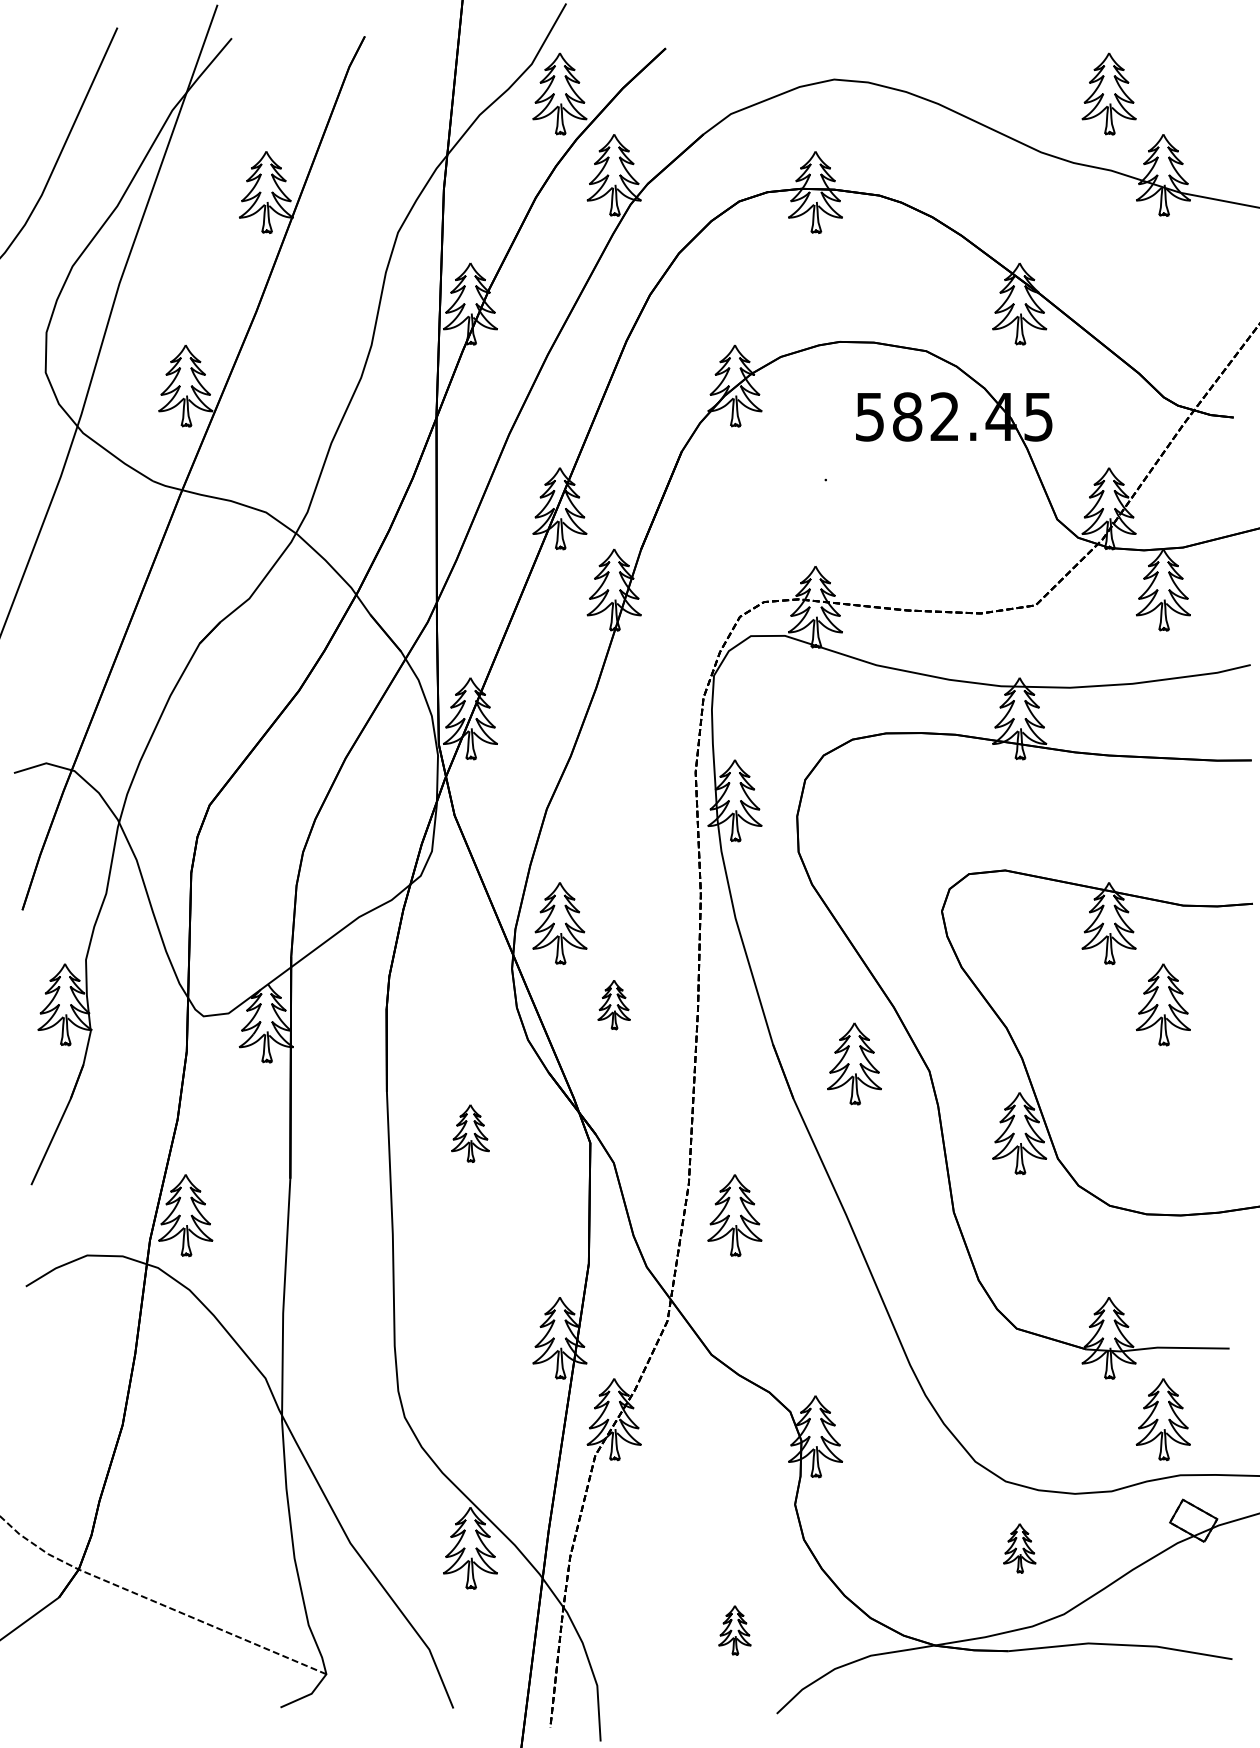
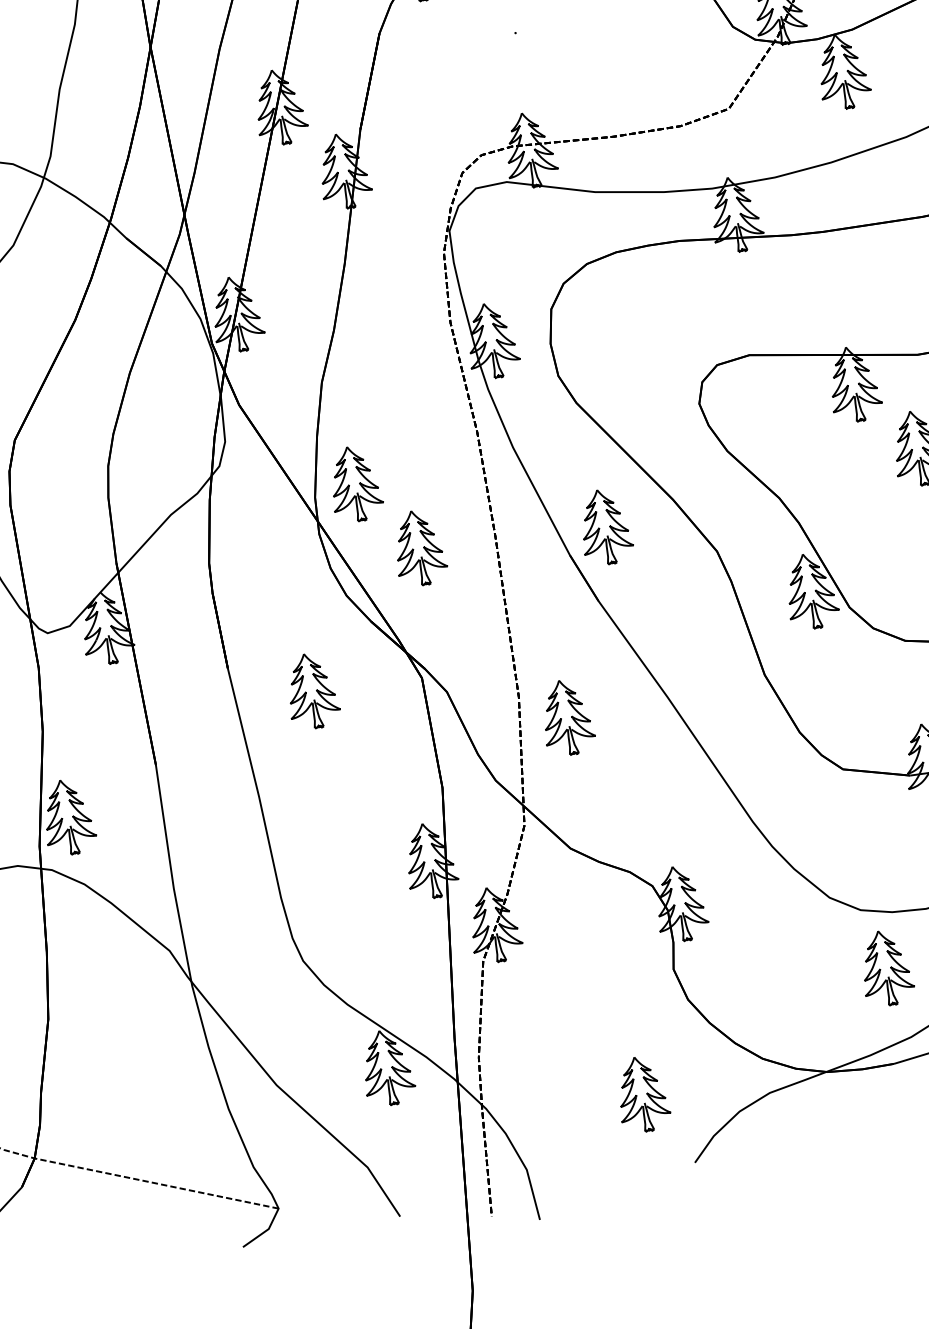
part: (613, 1004) -> (417, 548), size x1.67
part: (854, 1063) -> (604, 526), moved
part: (470, 1133) -> (311, 691), size x1.43
part: (1019, 1548) -> (885, 968), size x1.67
part: (734, 1630) -> (641, 1094), size x1.67

